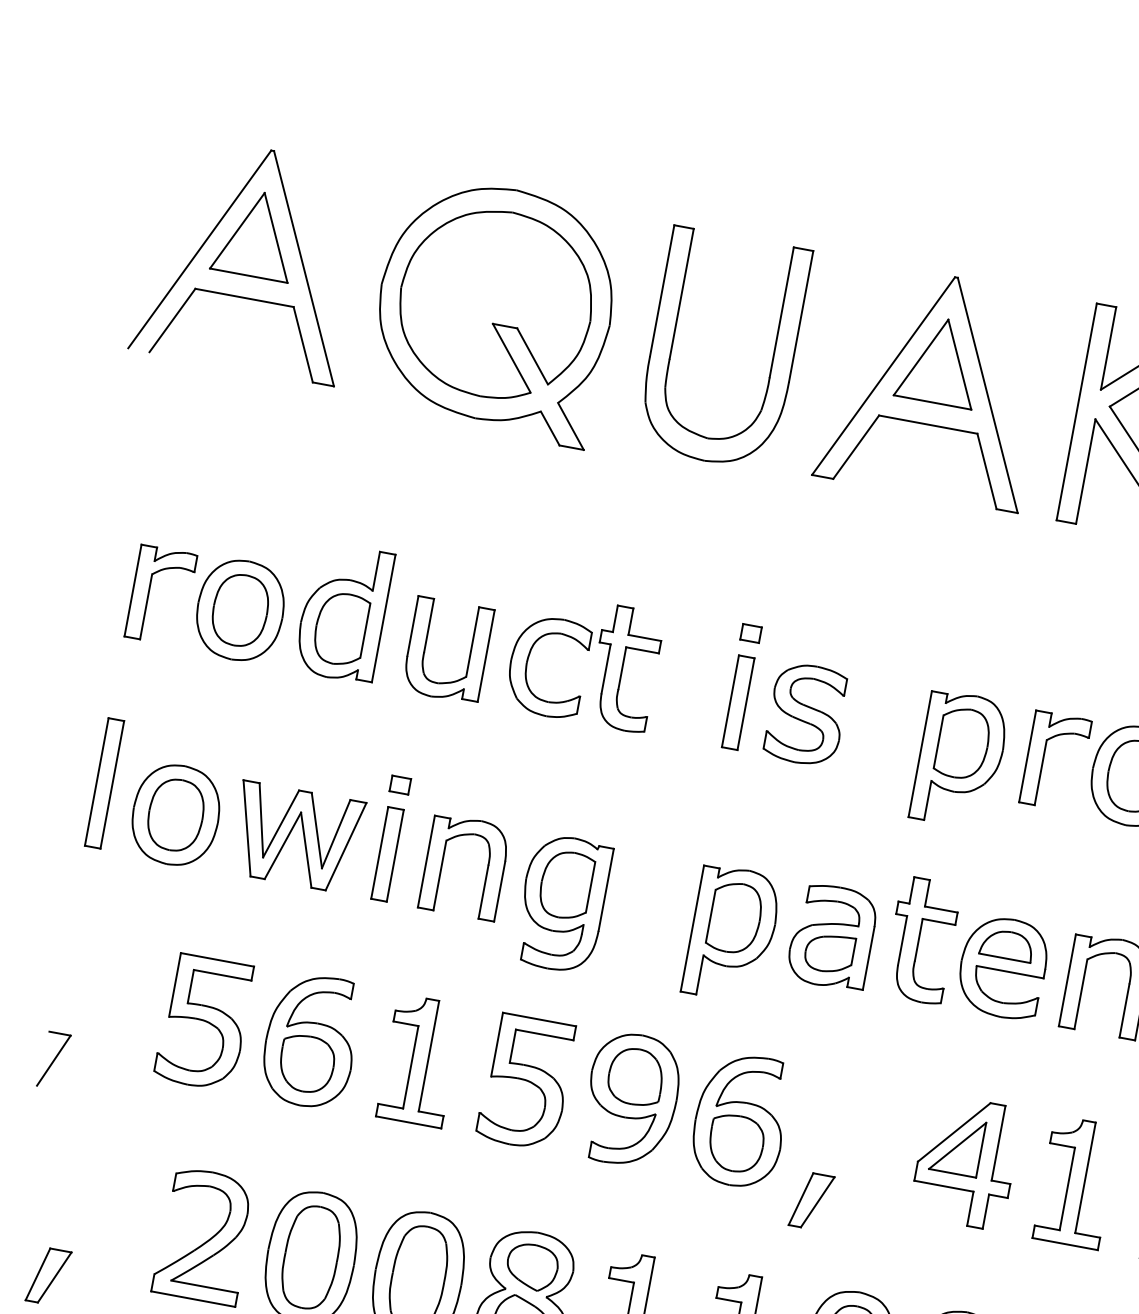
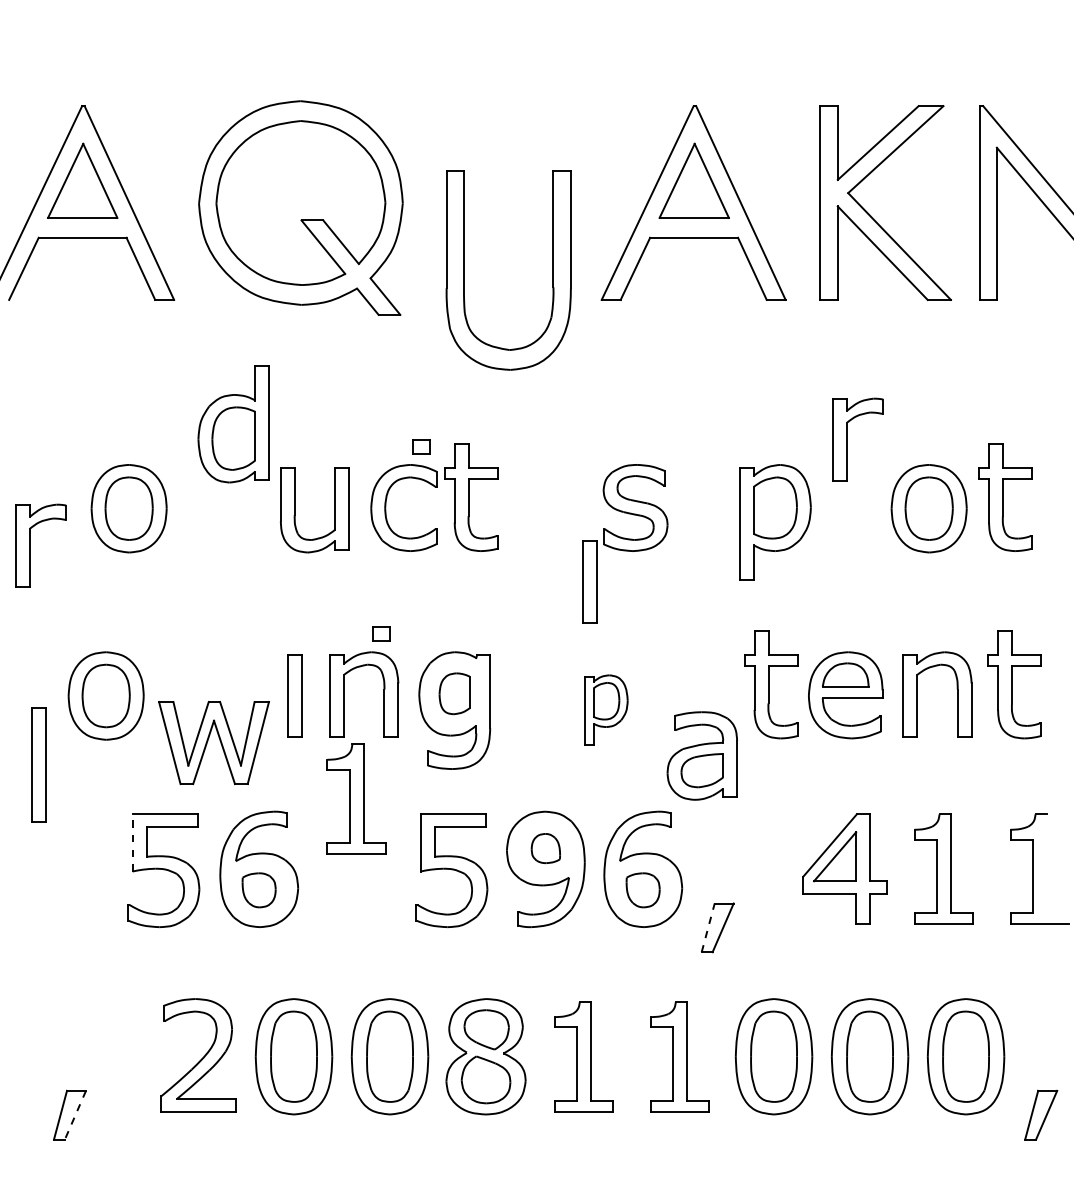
part: (673, 340) -> (464, 270), moved
part: (149, 593) -> (30, 545), moved
part: (343, 613) -> (233, 424), moved
part: (751, 633) -> (421, 446), moved
part: (737, 702) -> (589, 581), moved
part: (1043, 759) -> (847, 439), moved
part: (103, 782) -> (38, 764), moved
part: (400, 784) -> (381, 633), moved
part: (295, 837) -> (213, 743), moved
part: (565, 884) -> (454, 693), size x0.7
part: (732, 933) -> (606, 709), size x0.6
part: (831, 936) -> (701, 755), moved
line: (174, 985) -> (132, 843), solid -> dashed
part: (420, 1059) -> (356, 798), moved
part: (53, 1060) -> (39, 927), removed
part: (305, 1064) -> (258, 890), size x0.7
part: (635, 1076) -> (545, 848), size x0.6
part: (735, 1143) -> (642, 890), size x0.7
line: (801, 1198) -> (708, 927), solid -> dashed
line: (54, 1277) -> (75, 1115), solid -> dashed

